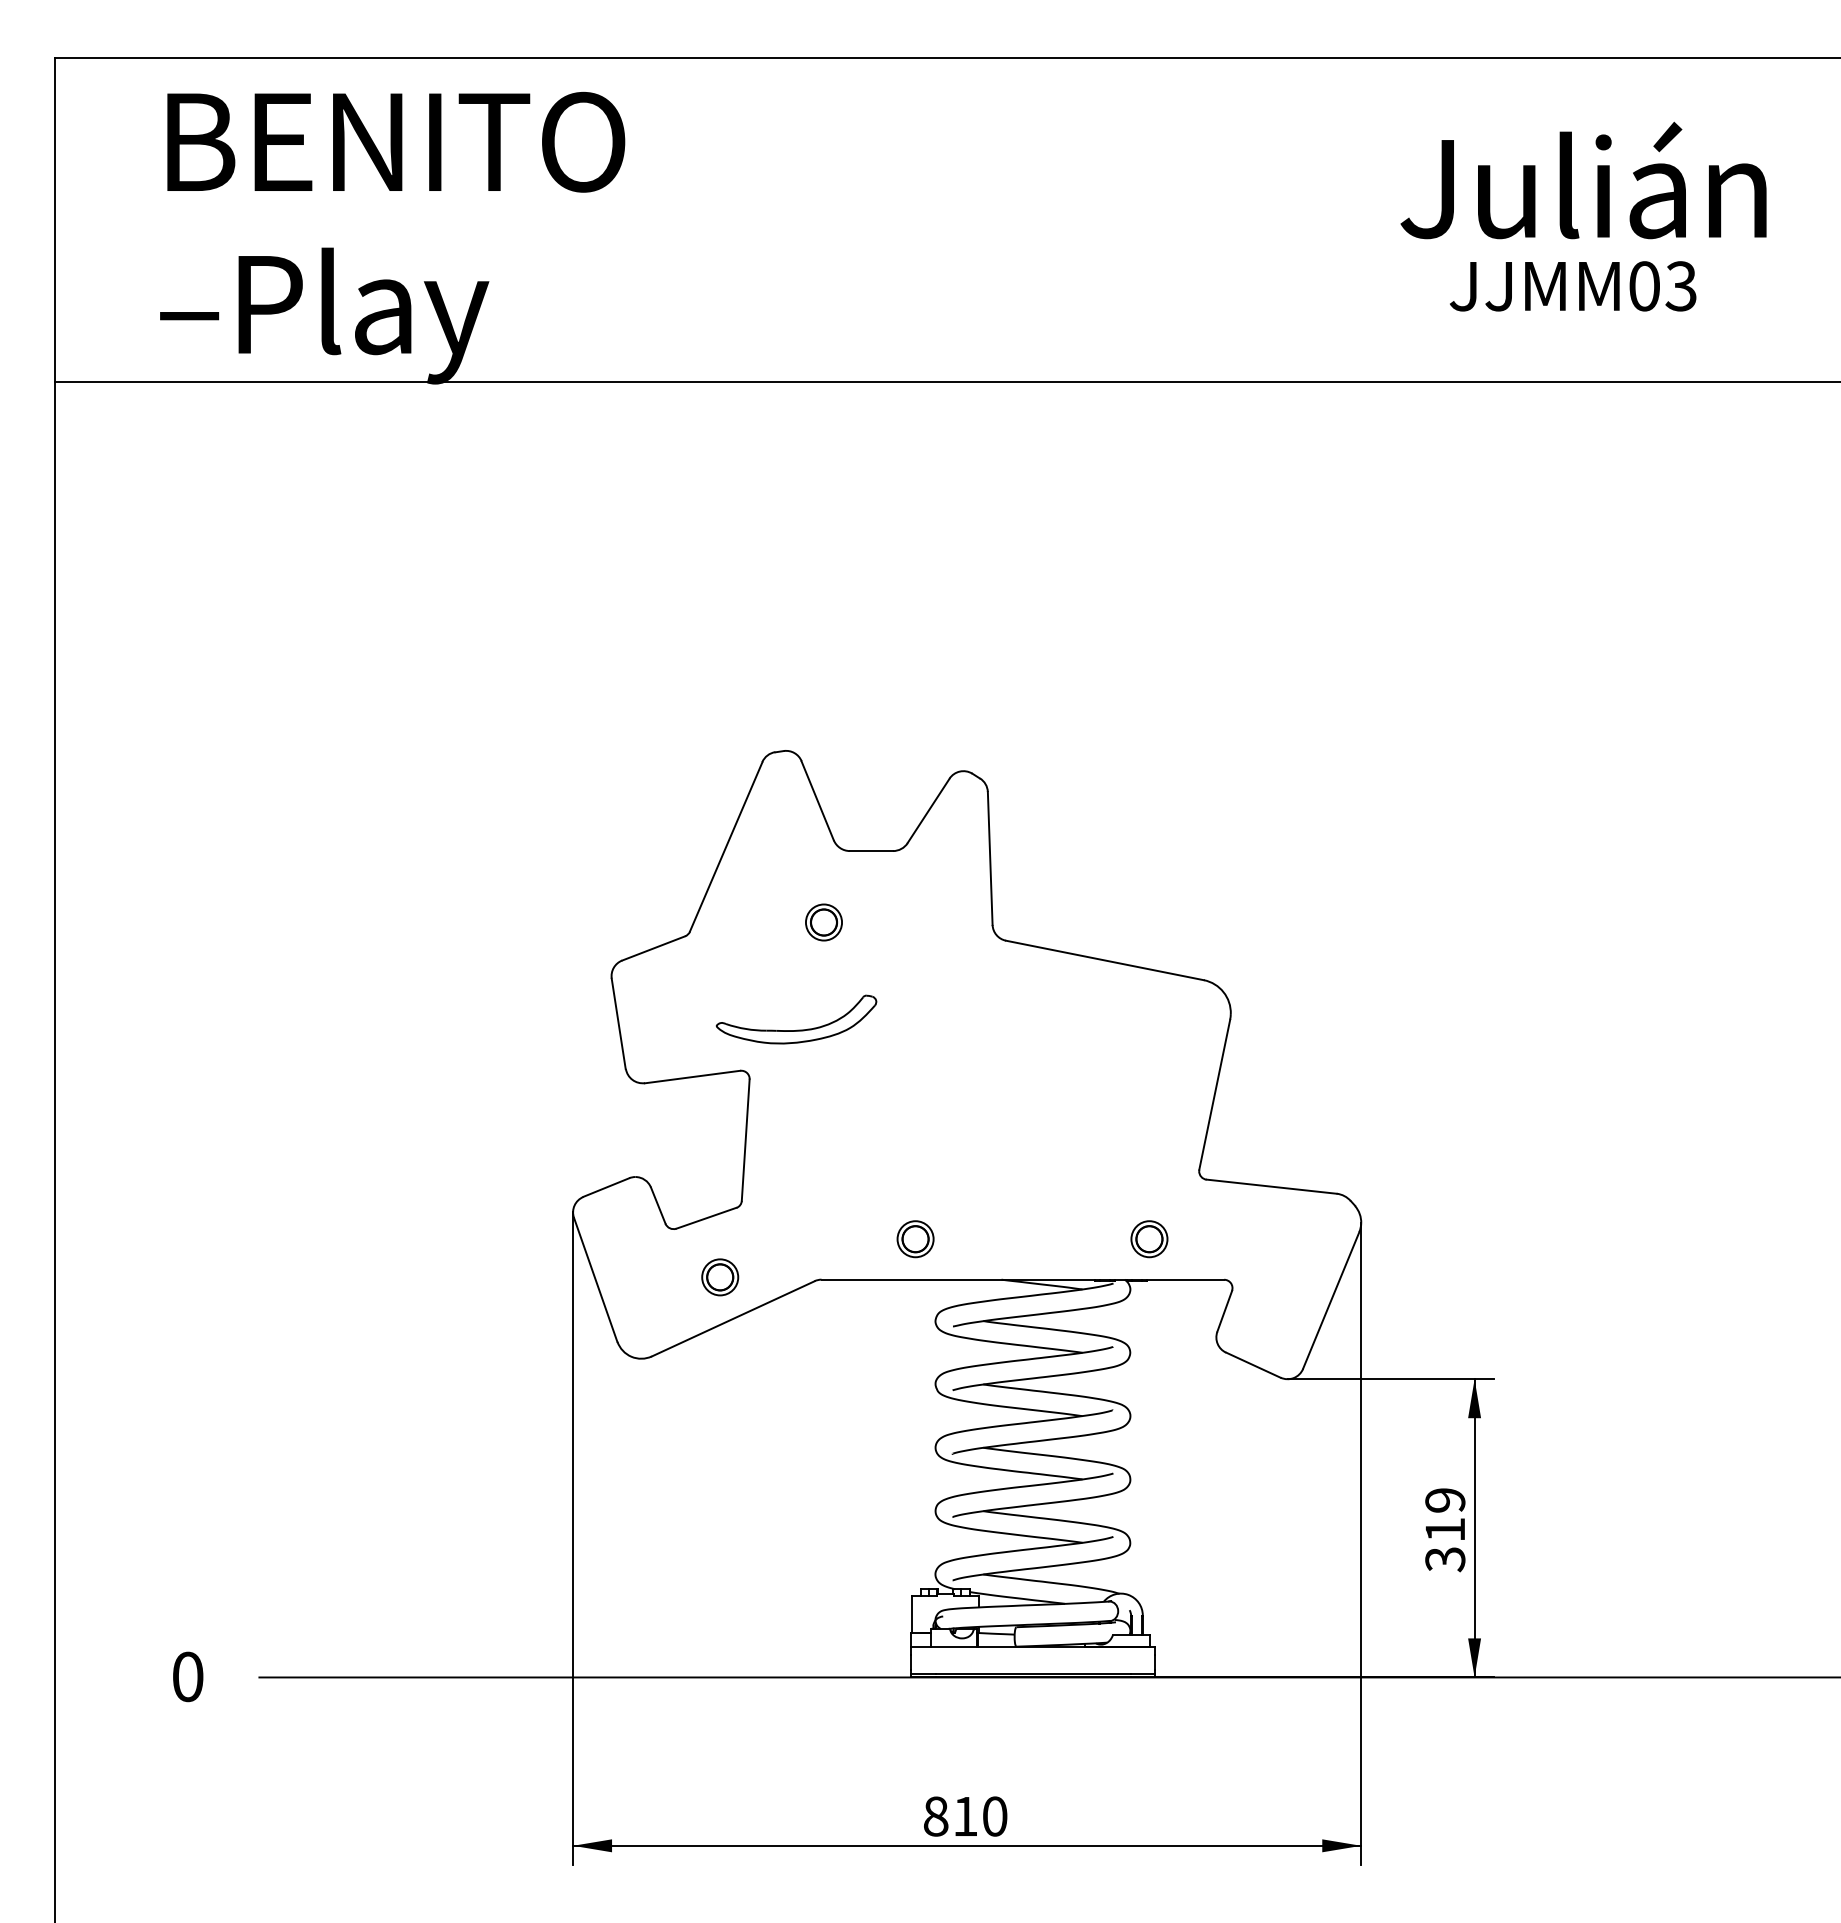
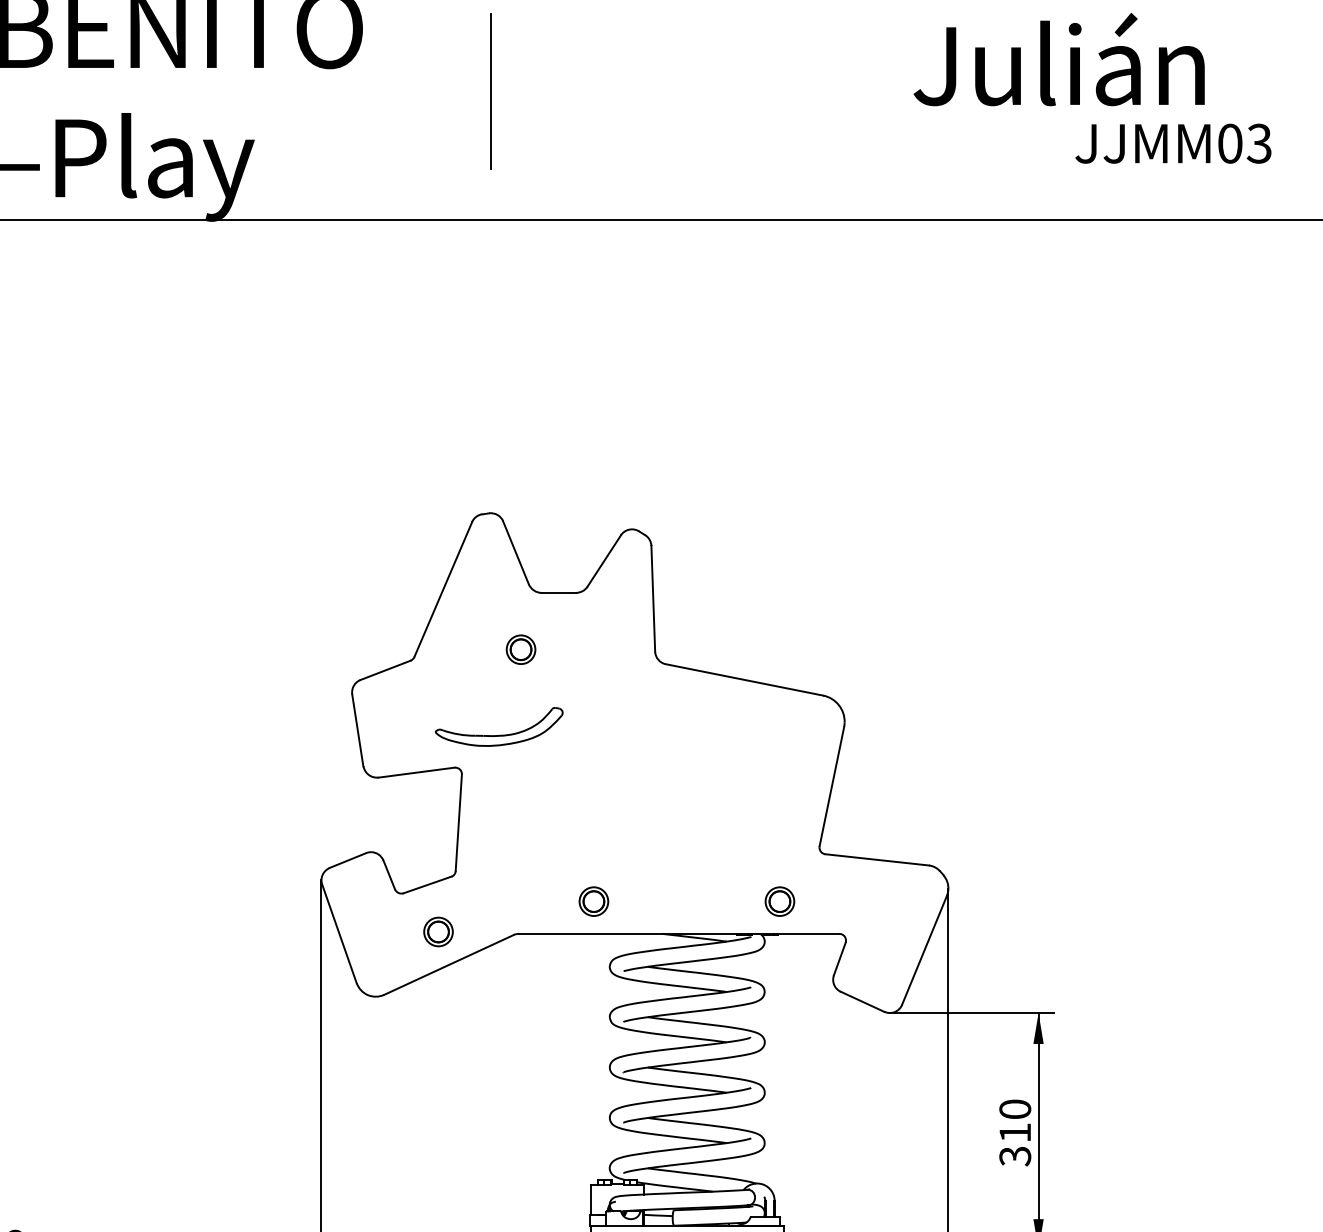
text: (1583, 180) -> (1059, 59), moved
line: (786, 219) -> (491, 90), added
text: (1573, 286) -> (1173, 143), moved
text: (1445, 1500) -> (1015, 1109), 319 -> 310

